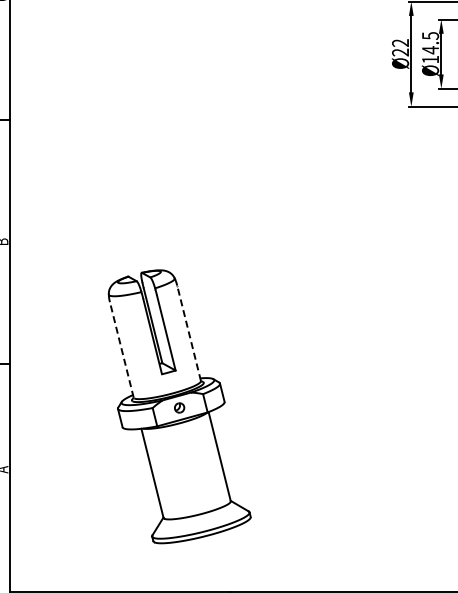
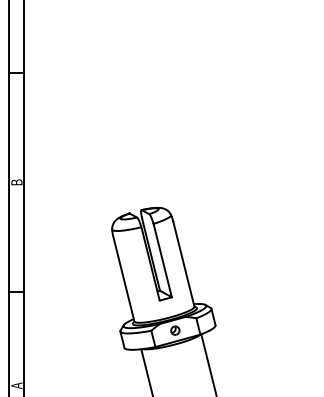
line: (188, 332) -> (183, 263), dashed -> solid
line: (121, 349) -> (123, 278), dashed -> solid

